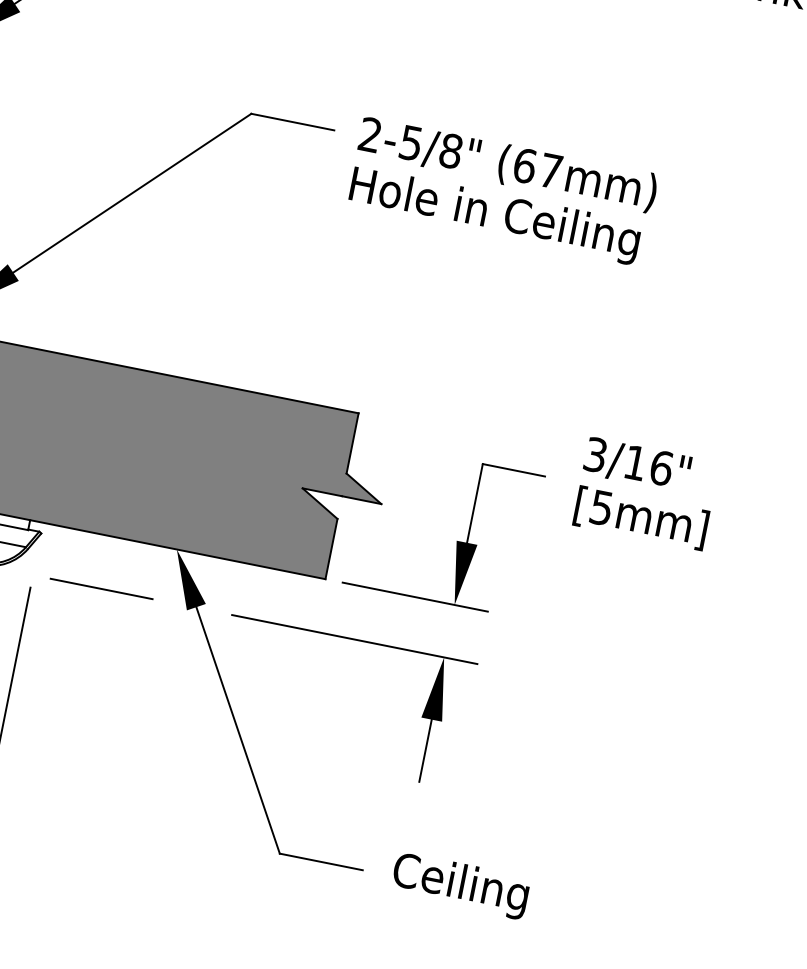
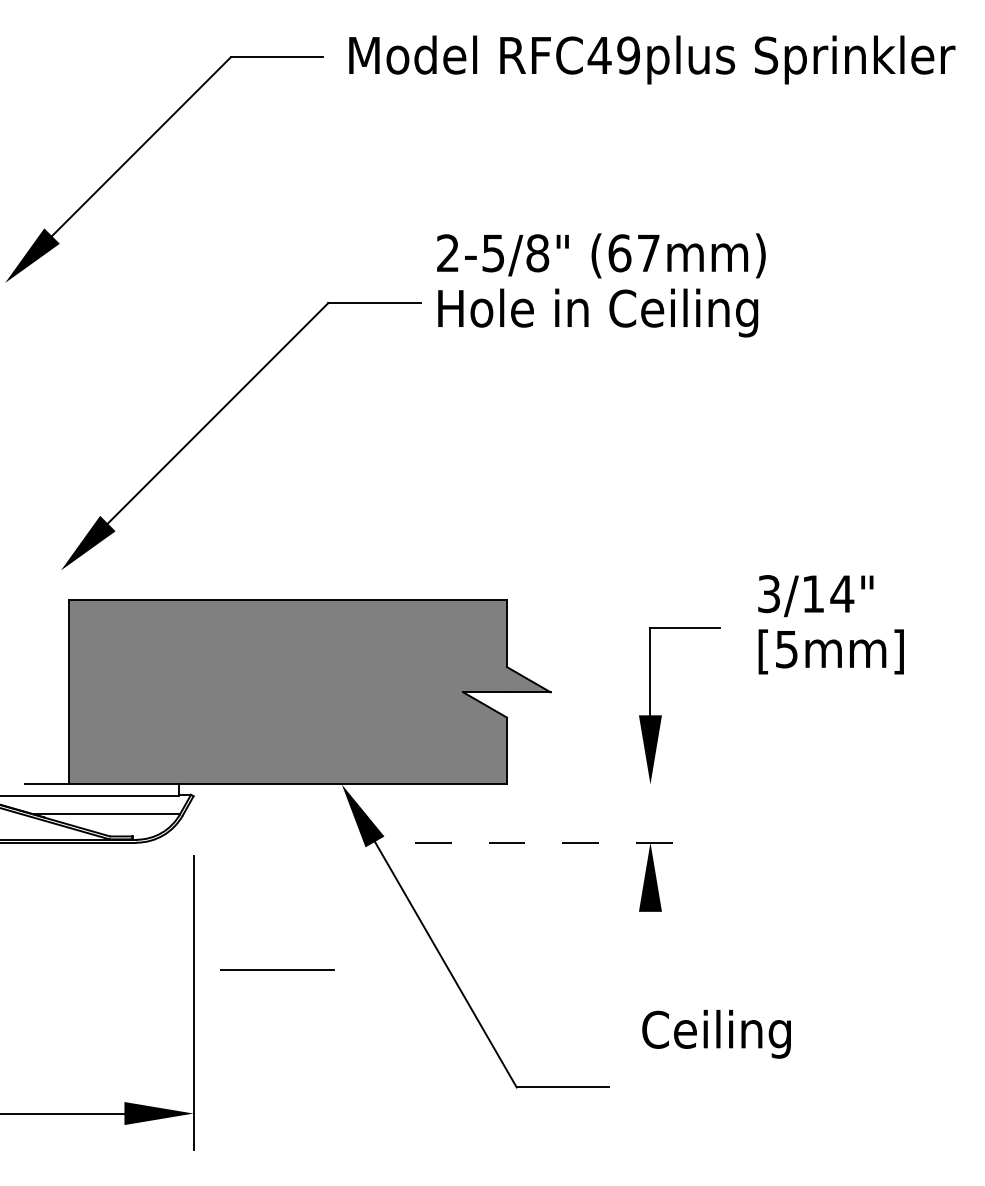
text: (502, 191) -> (601, 285), moved
text: (661, 468) -> (842, 594), 3/16" -> 3/14"
line: (101, 588) -> (277, 969), moved
line: (415, 597) -> (606, 784), removed
line: (355, 639) -> (551, 842), solid -> dashed
line: (425, 749) -> (650, 945), removed
text: (460, 885) -> (716, 1033), moved

